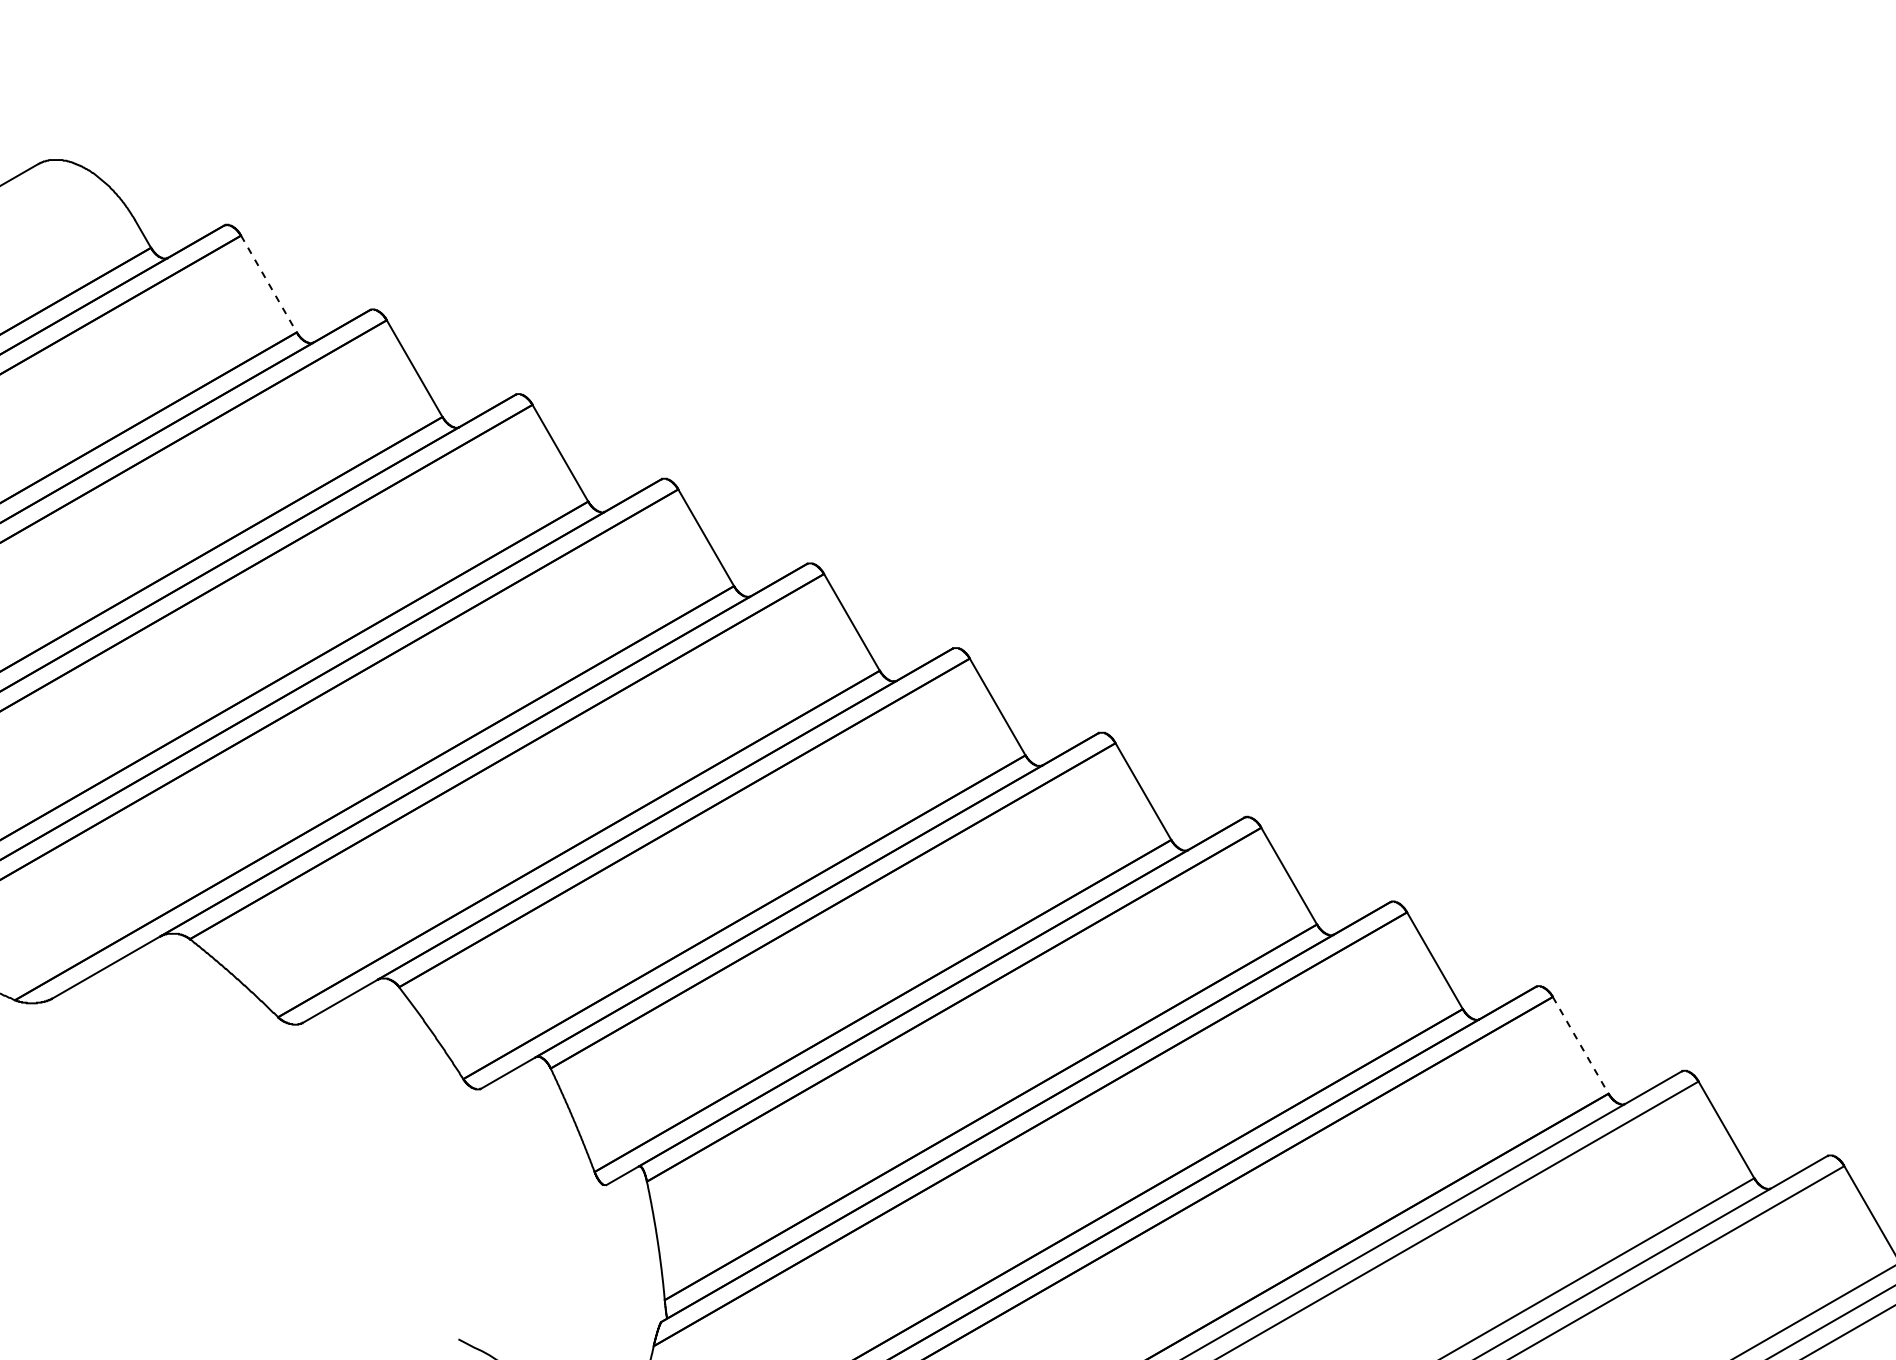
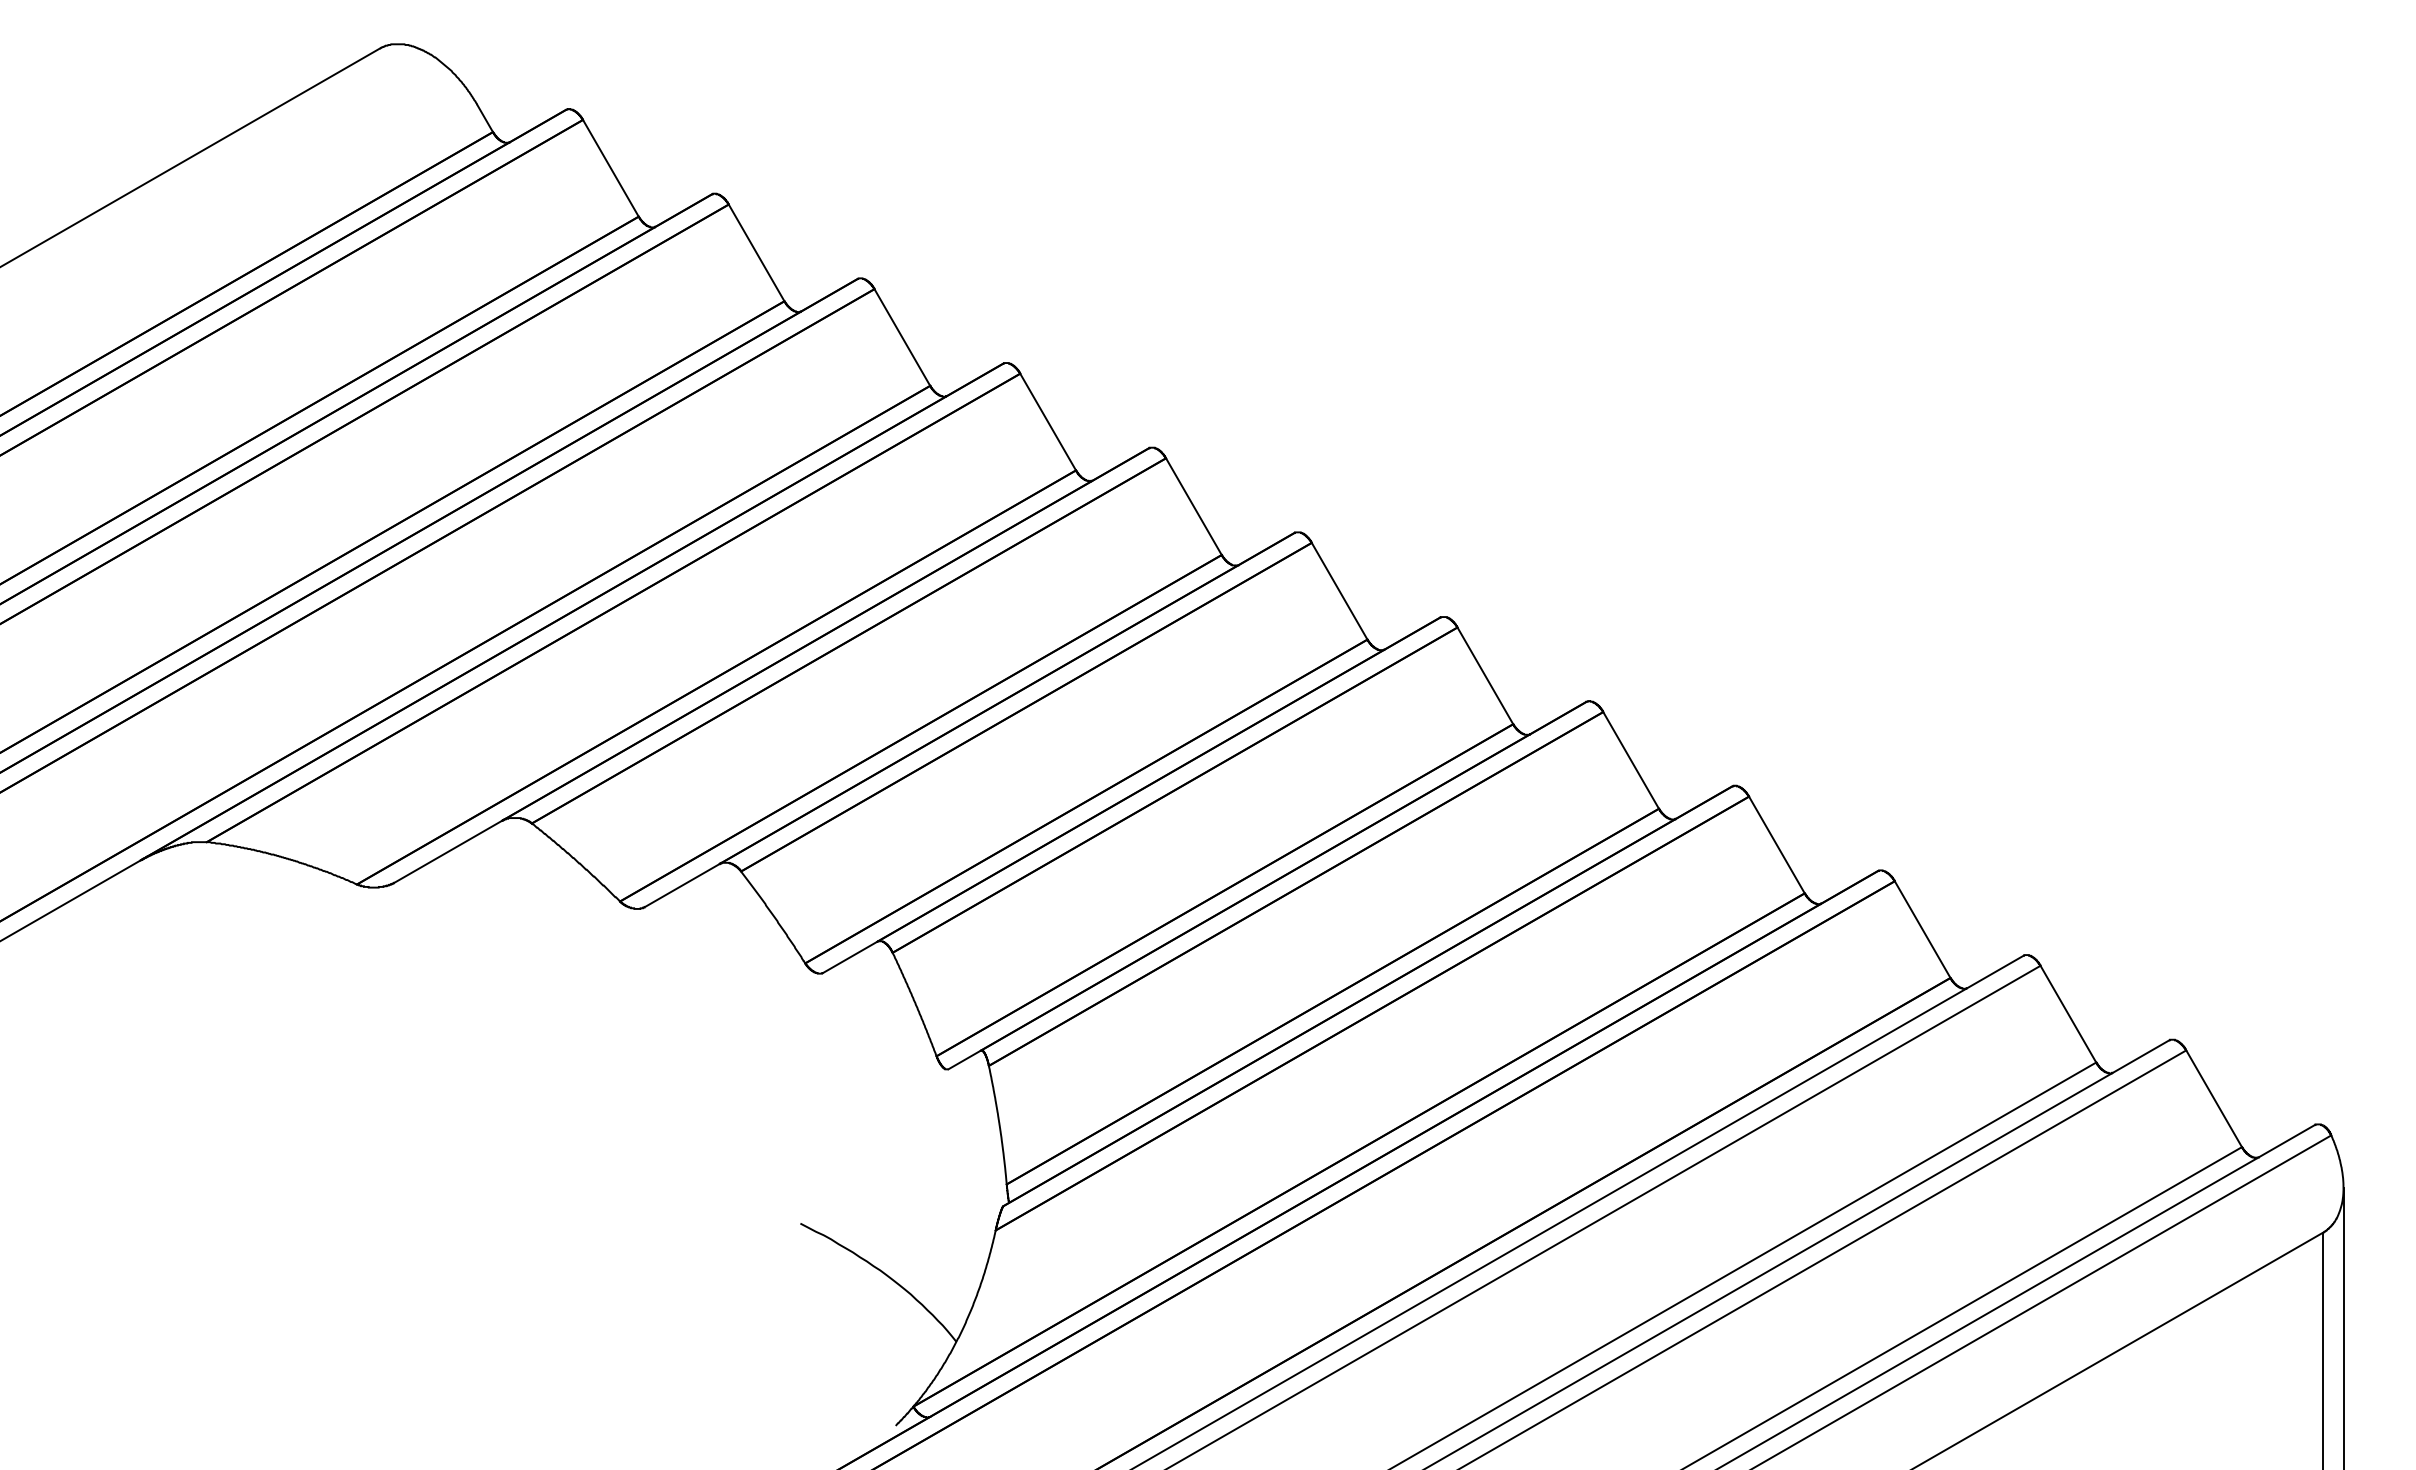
line: (268, 284) -> (610, 168), dashed -> solid
line: (1580, 1045) -> (1922, 929), dashed -> solid

